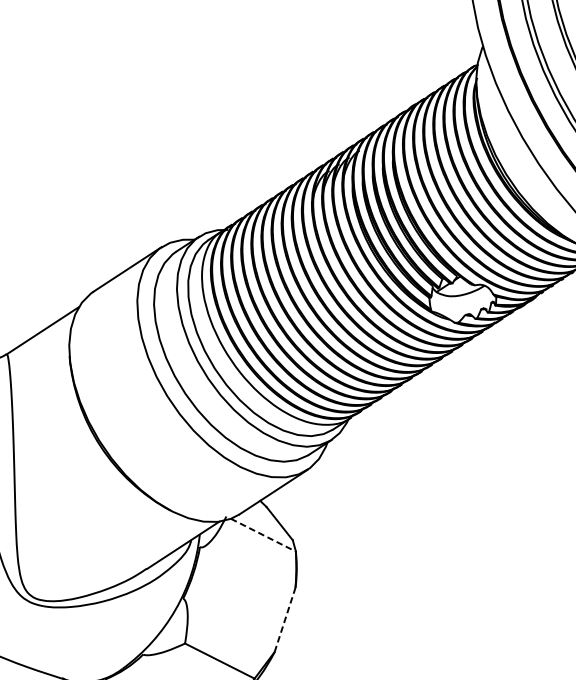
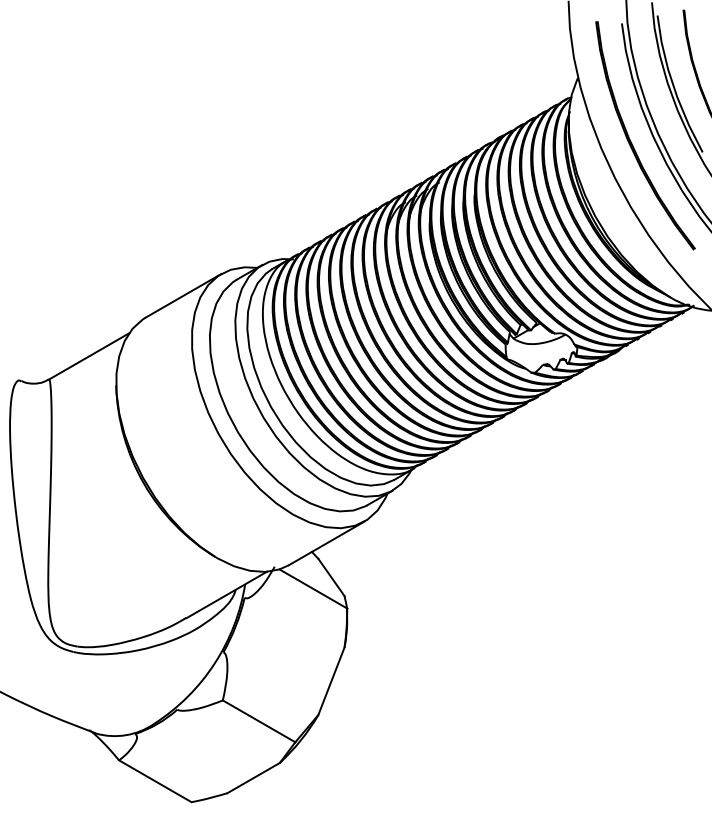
line: (263, 535) -> (313, 589), dashed -> solid
line: (285, 619) -> (331, 680), dashed -> solid

